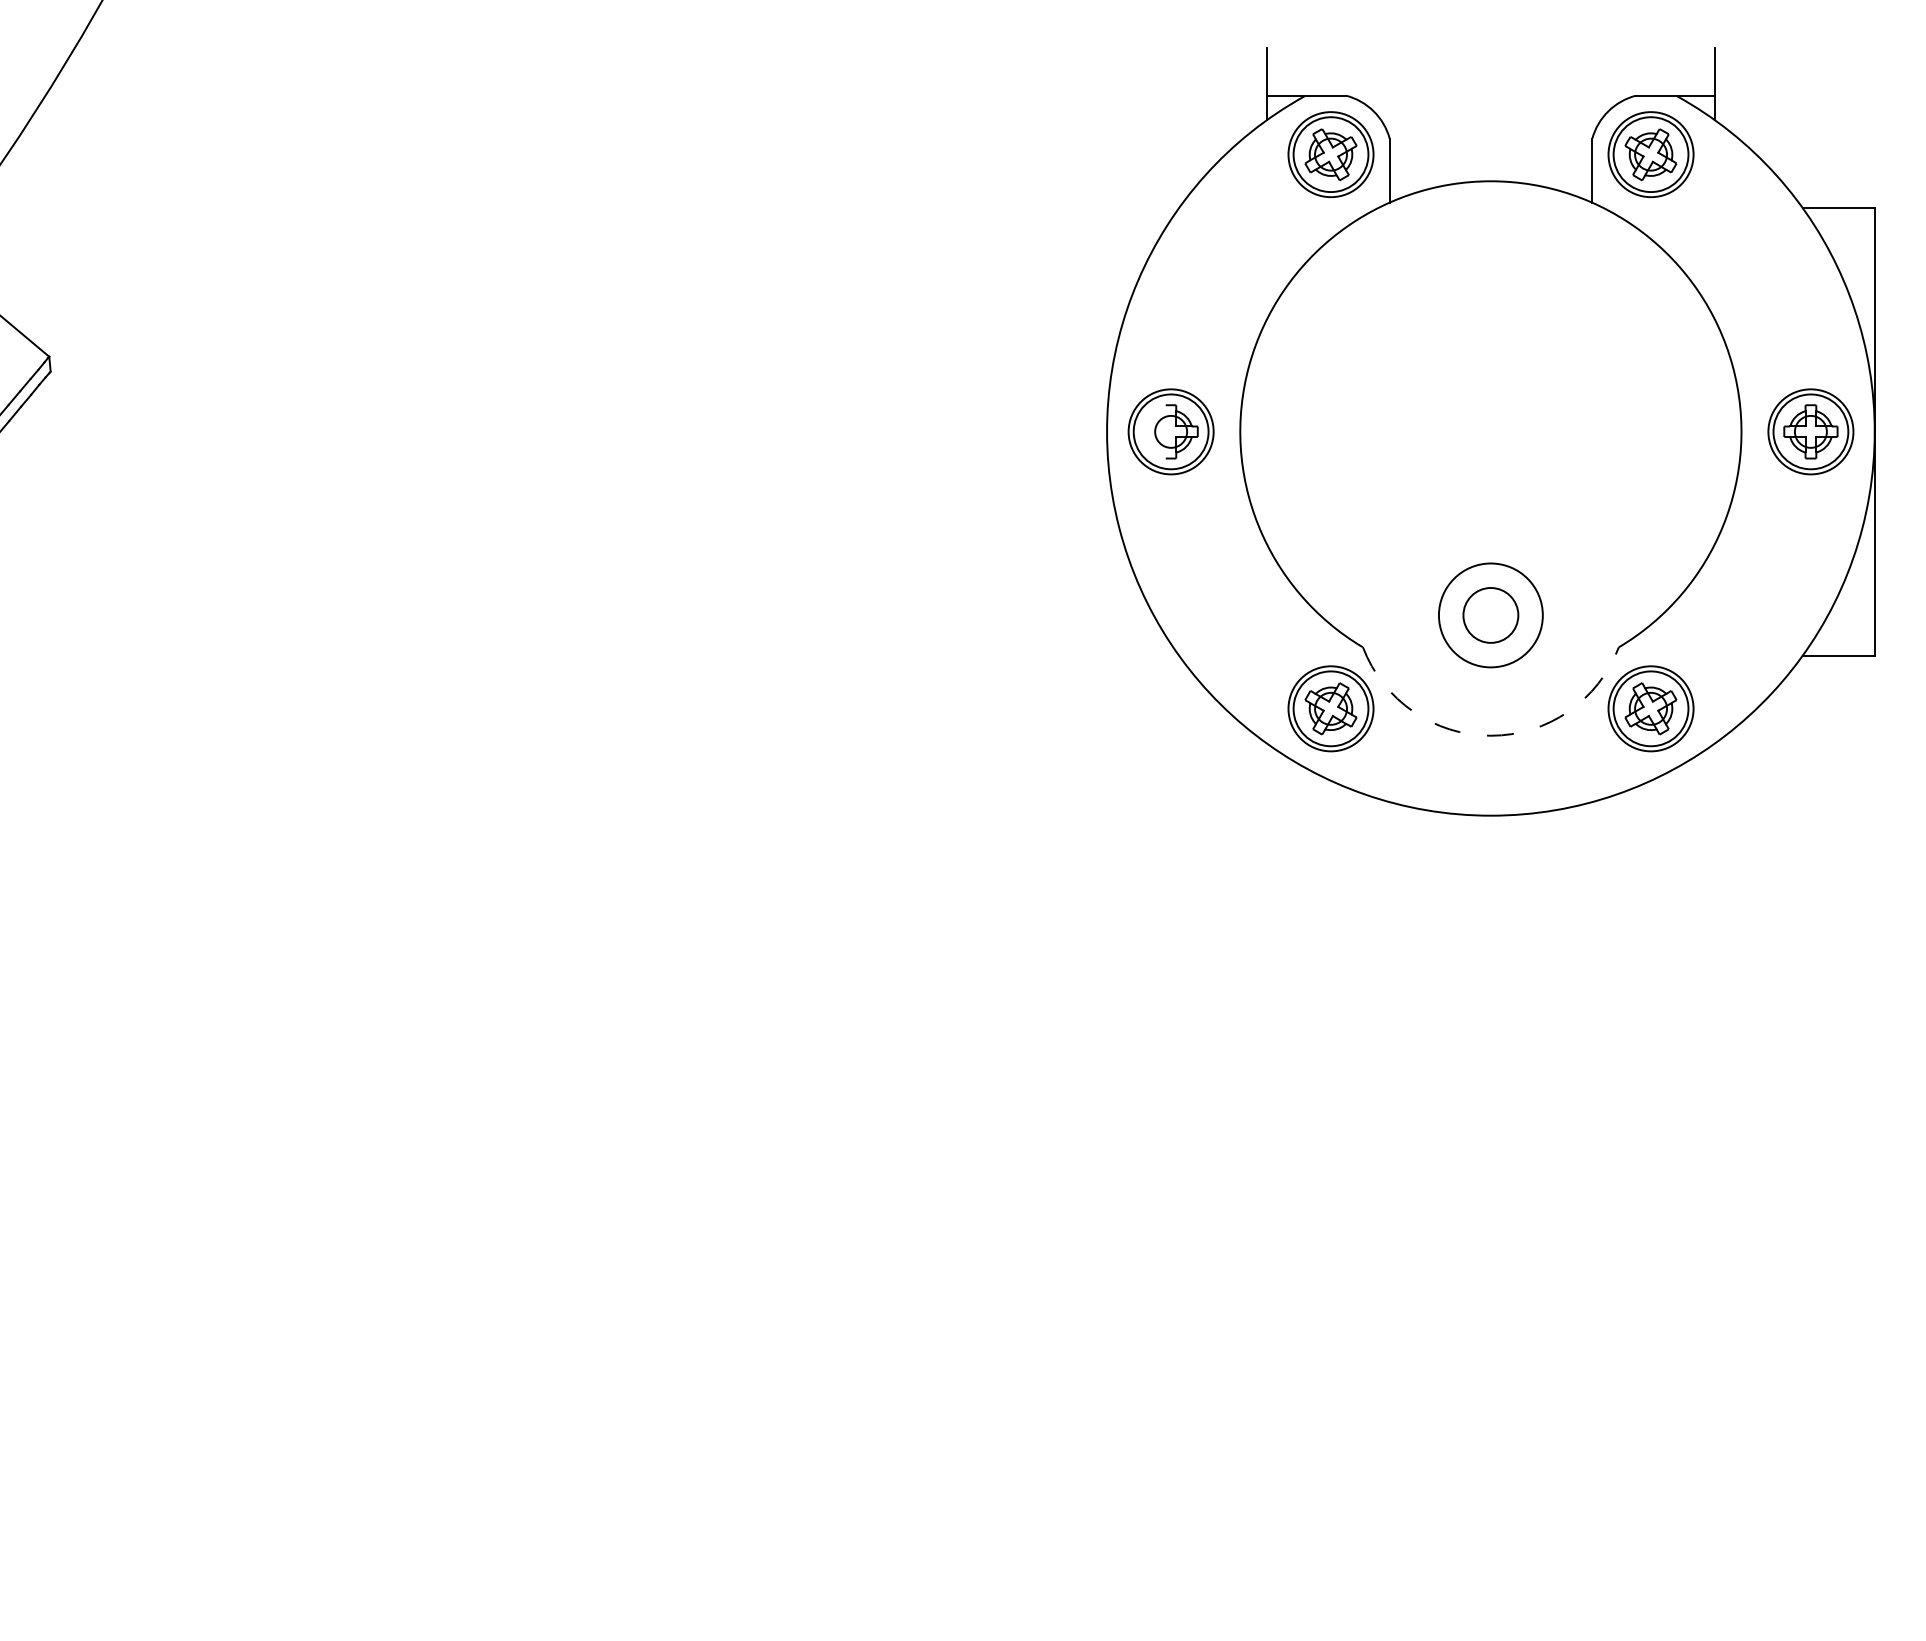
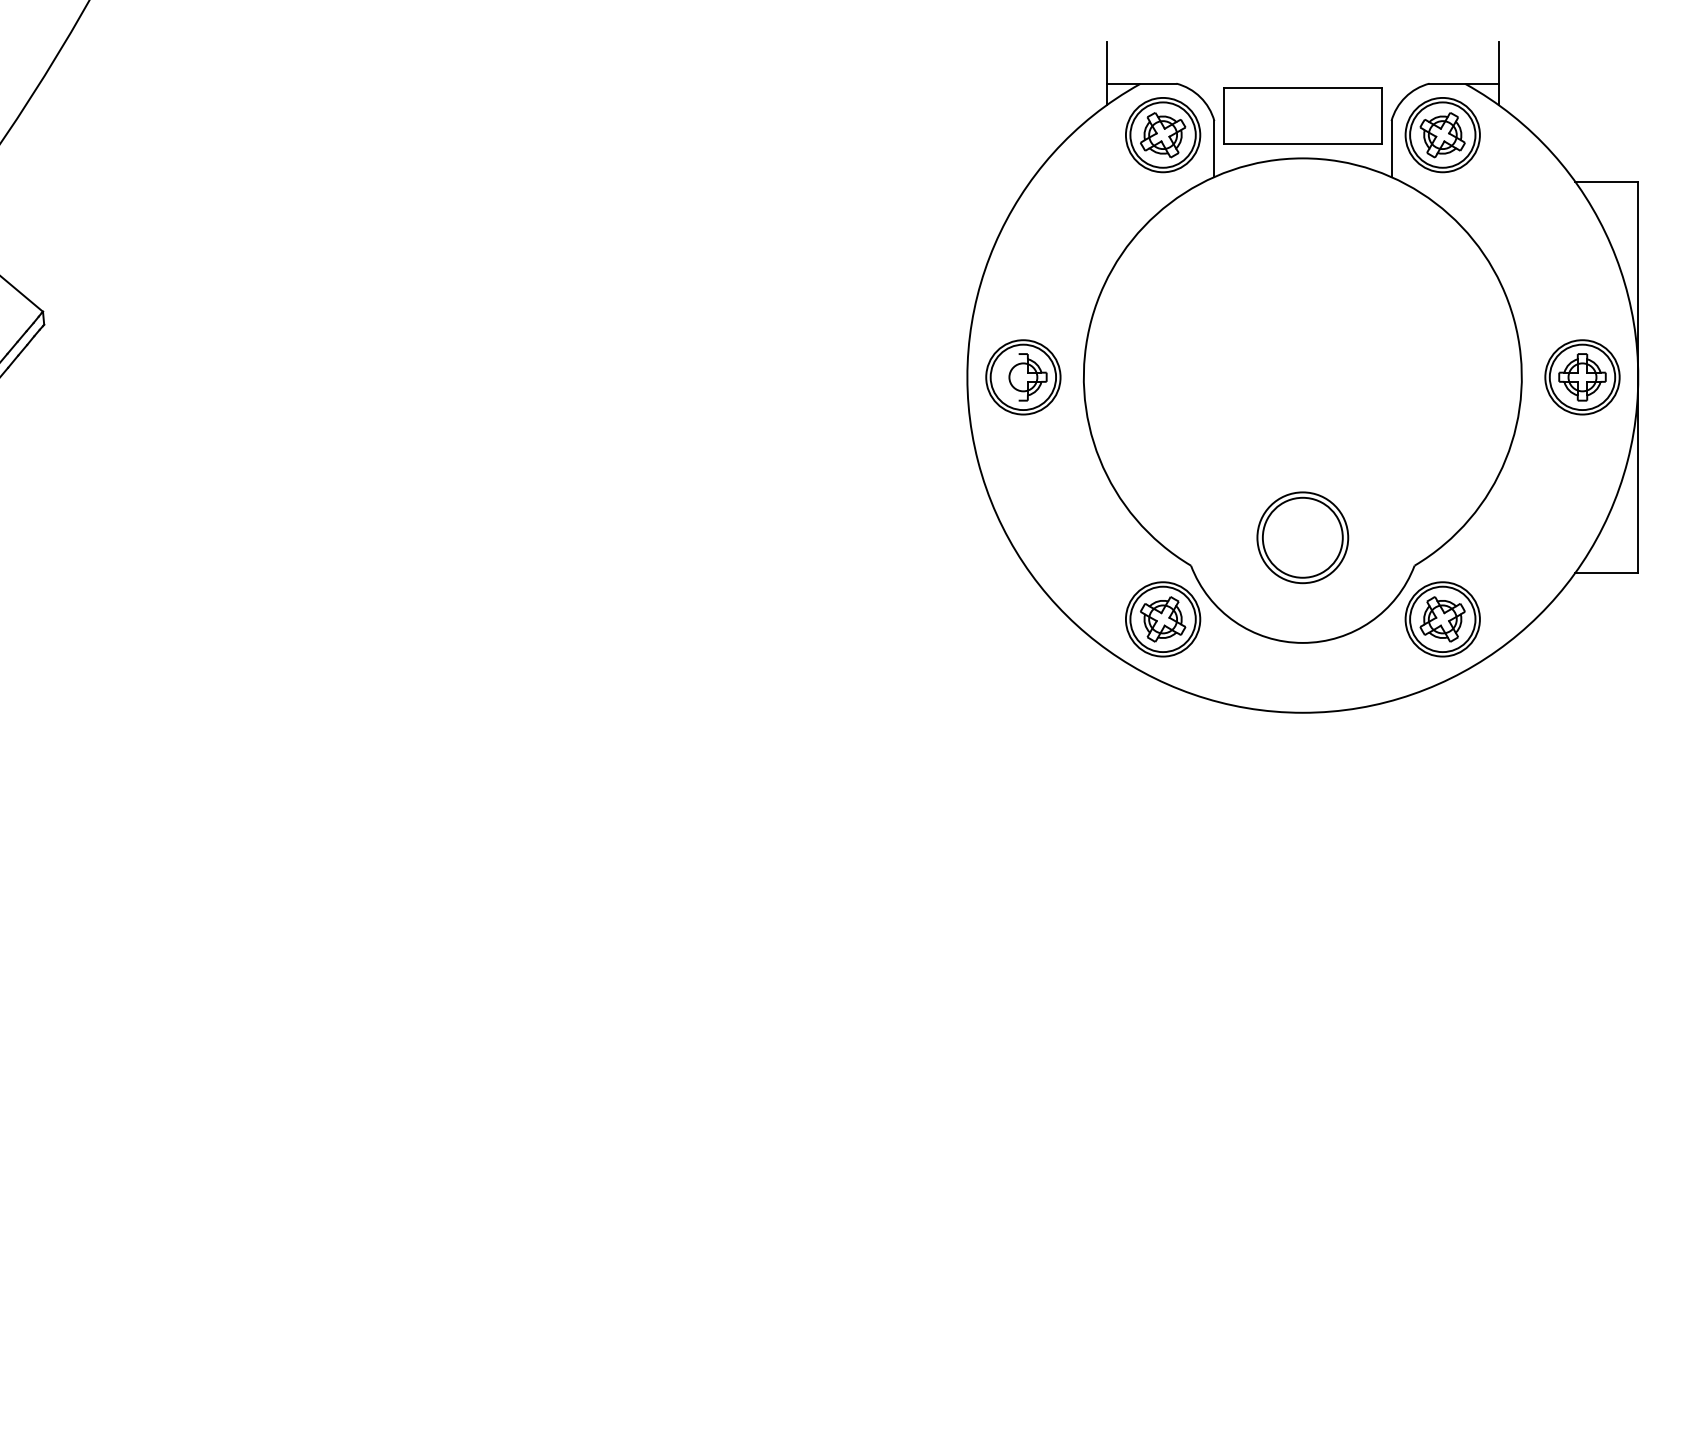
part: (1490, 132) -> (1302, 115), added
circle: (1490, 615) -> (1302, 537), size x1.67
arc: (1490, 735) -> (1302, 642), dashed -> solid

